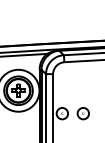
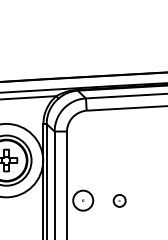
part: (82, 113) -> (118, 200), size x0.6

